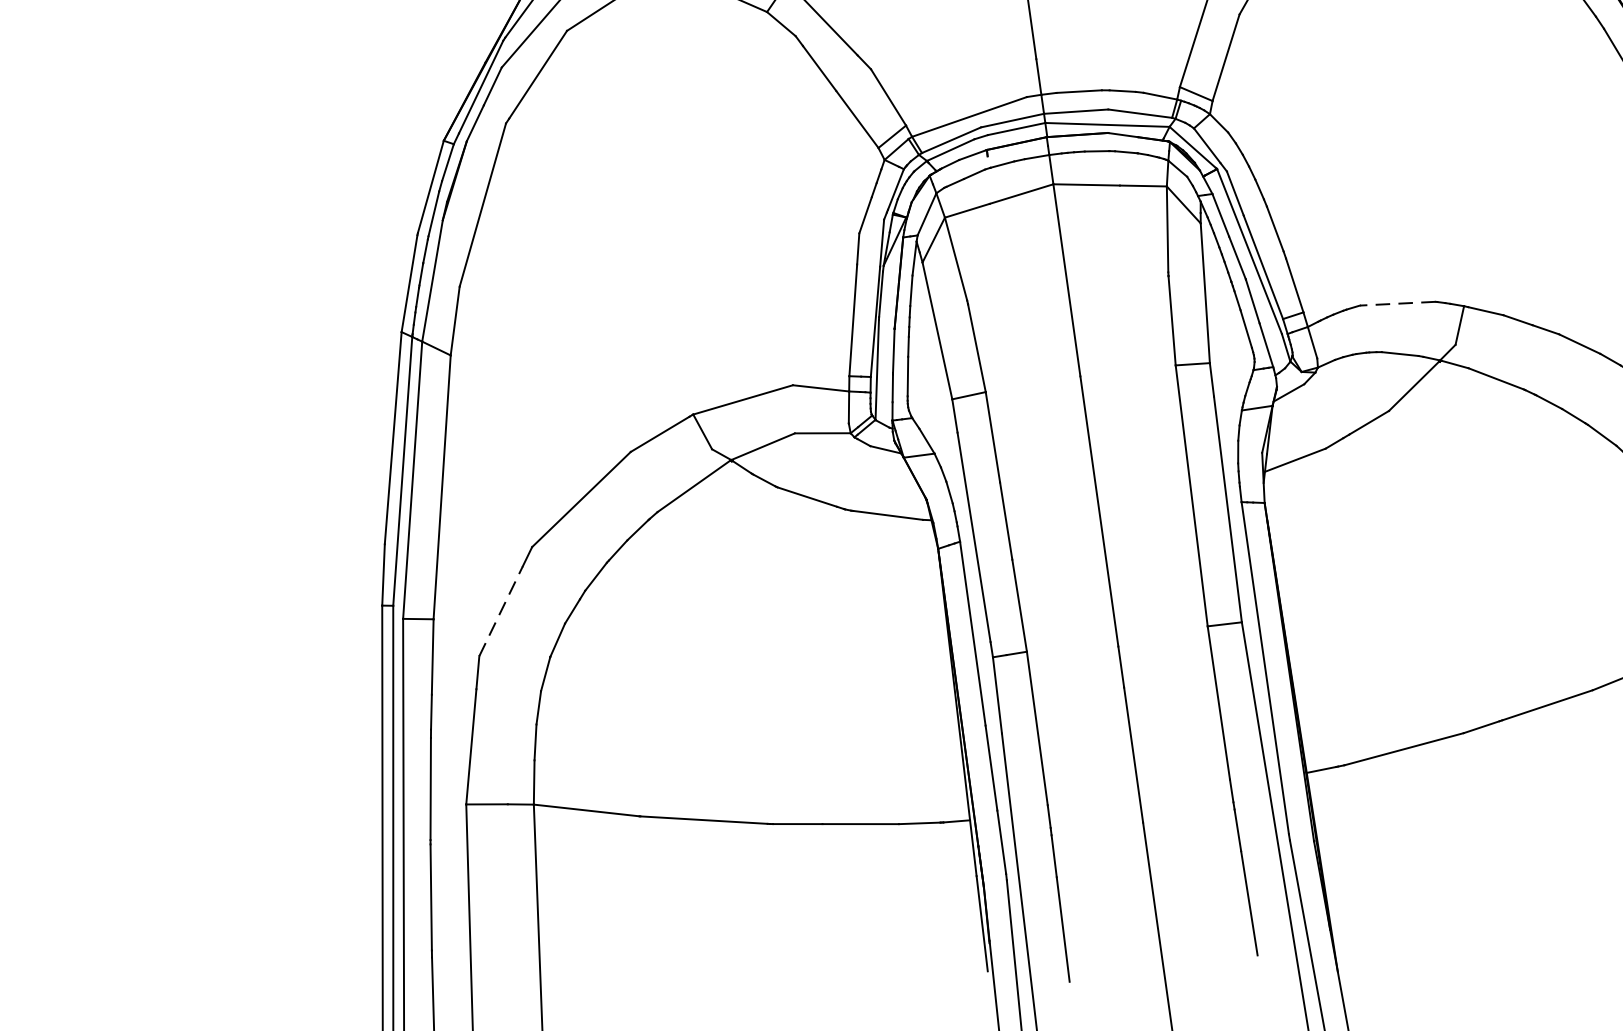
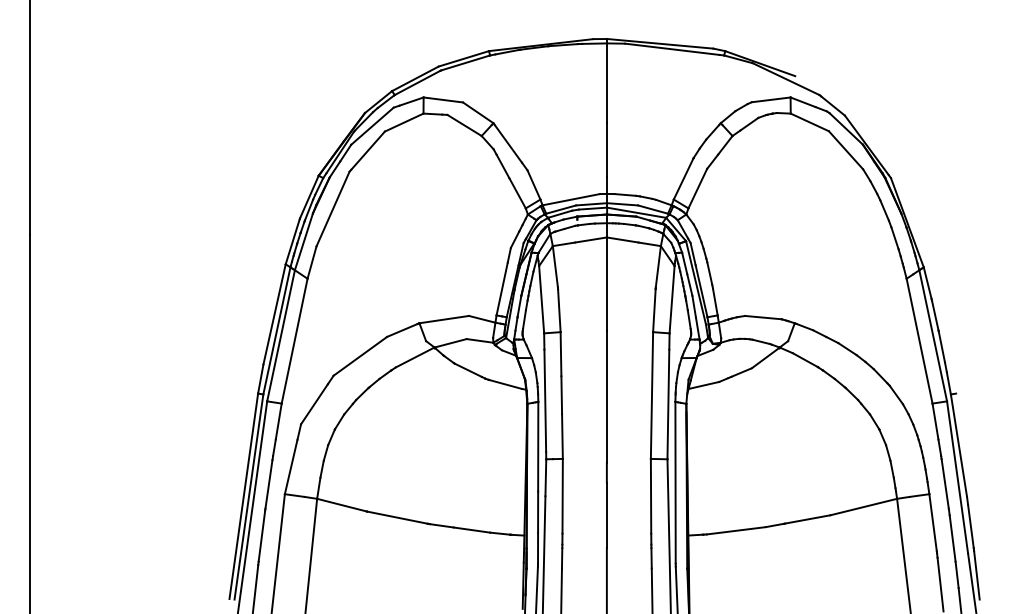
line: (1396, 303) -> (762, 317), dashed -> solid
line: (500, 609) -> (314, 403), dashed -> solid

